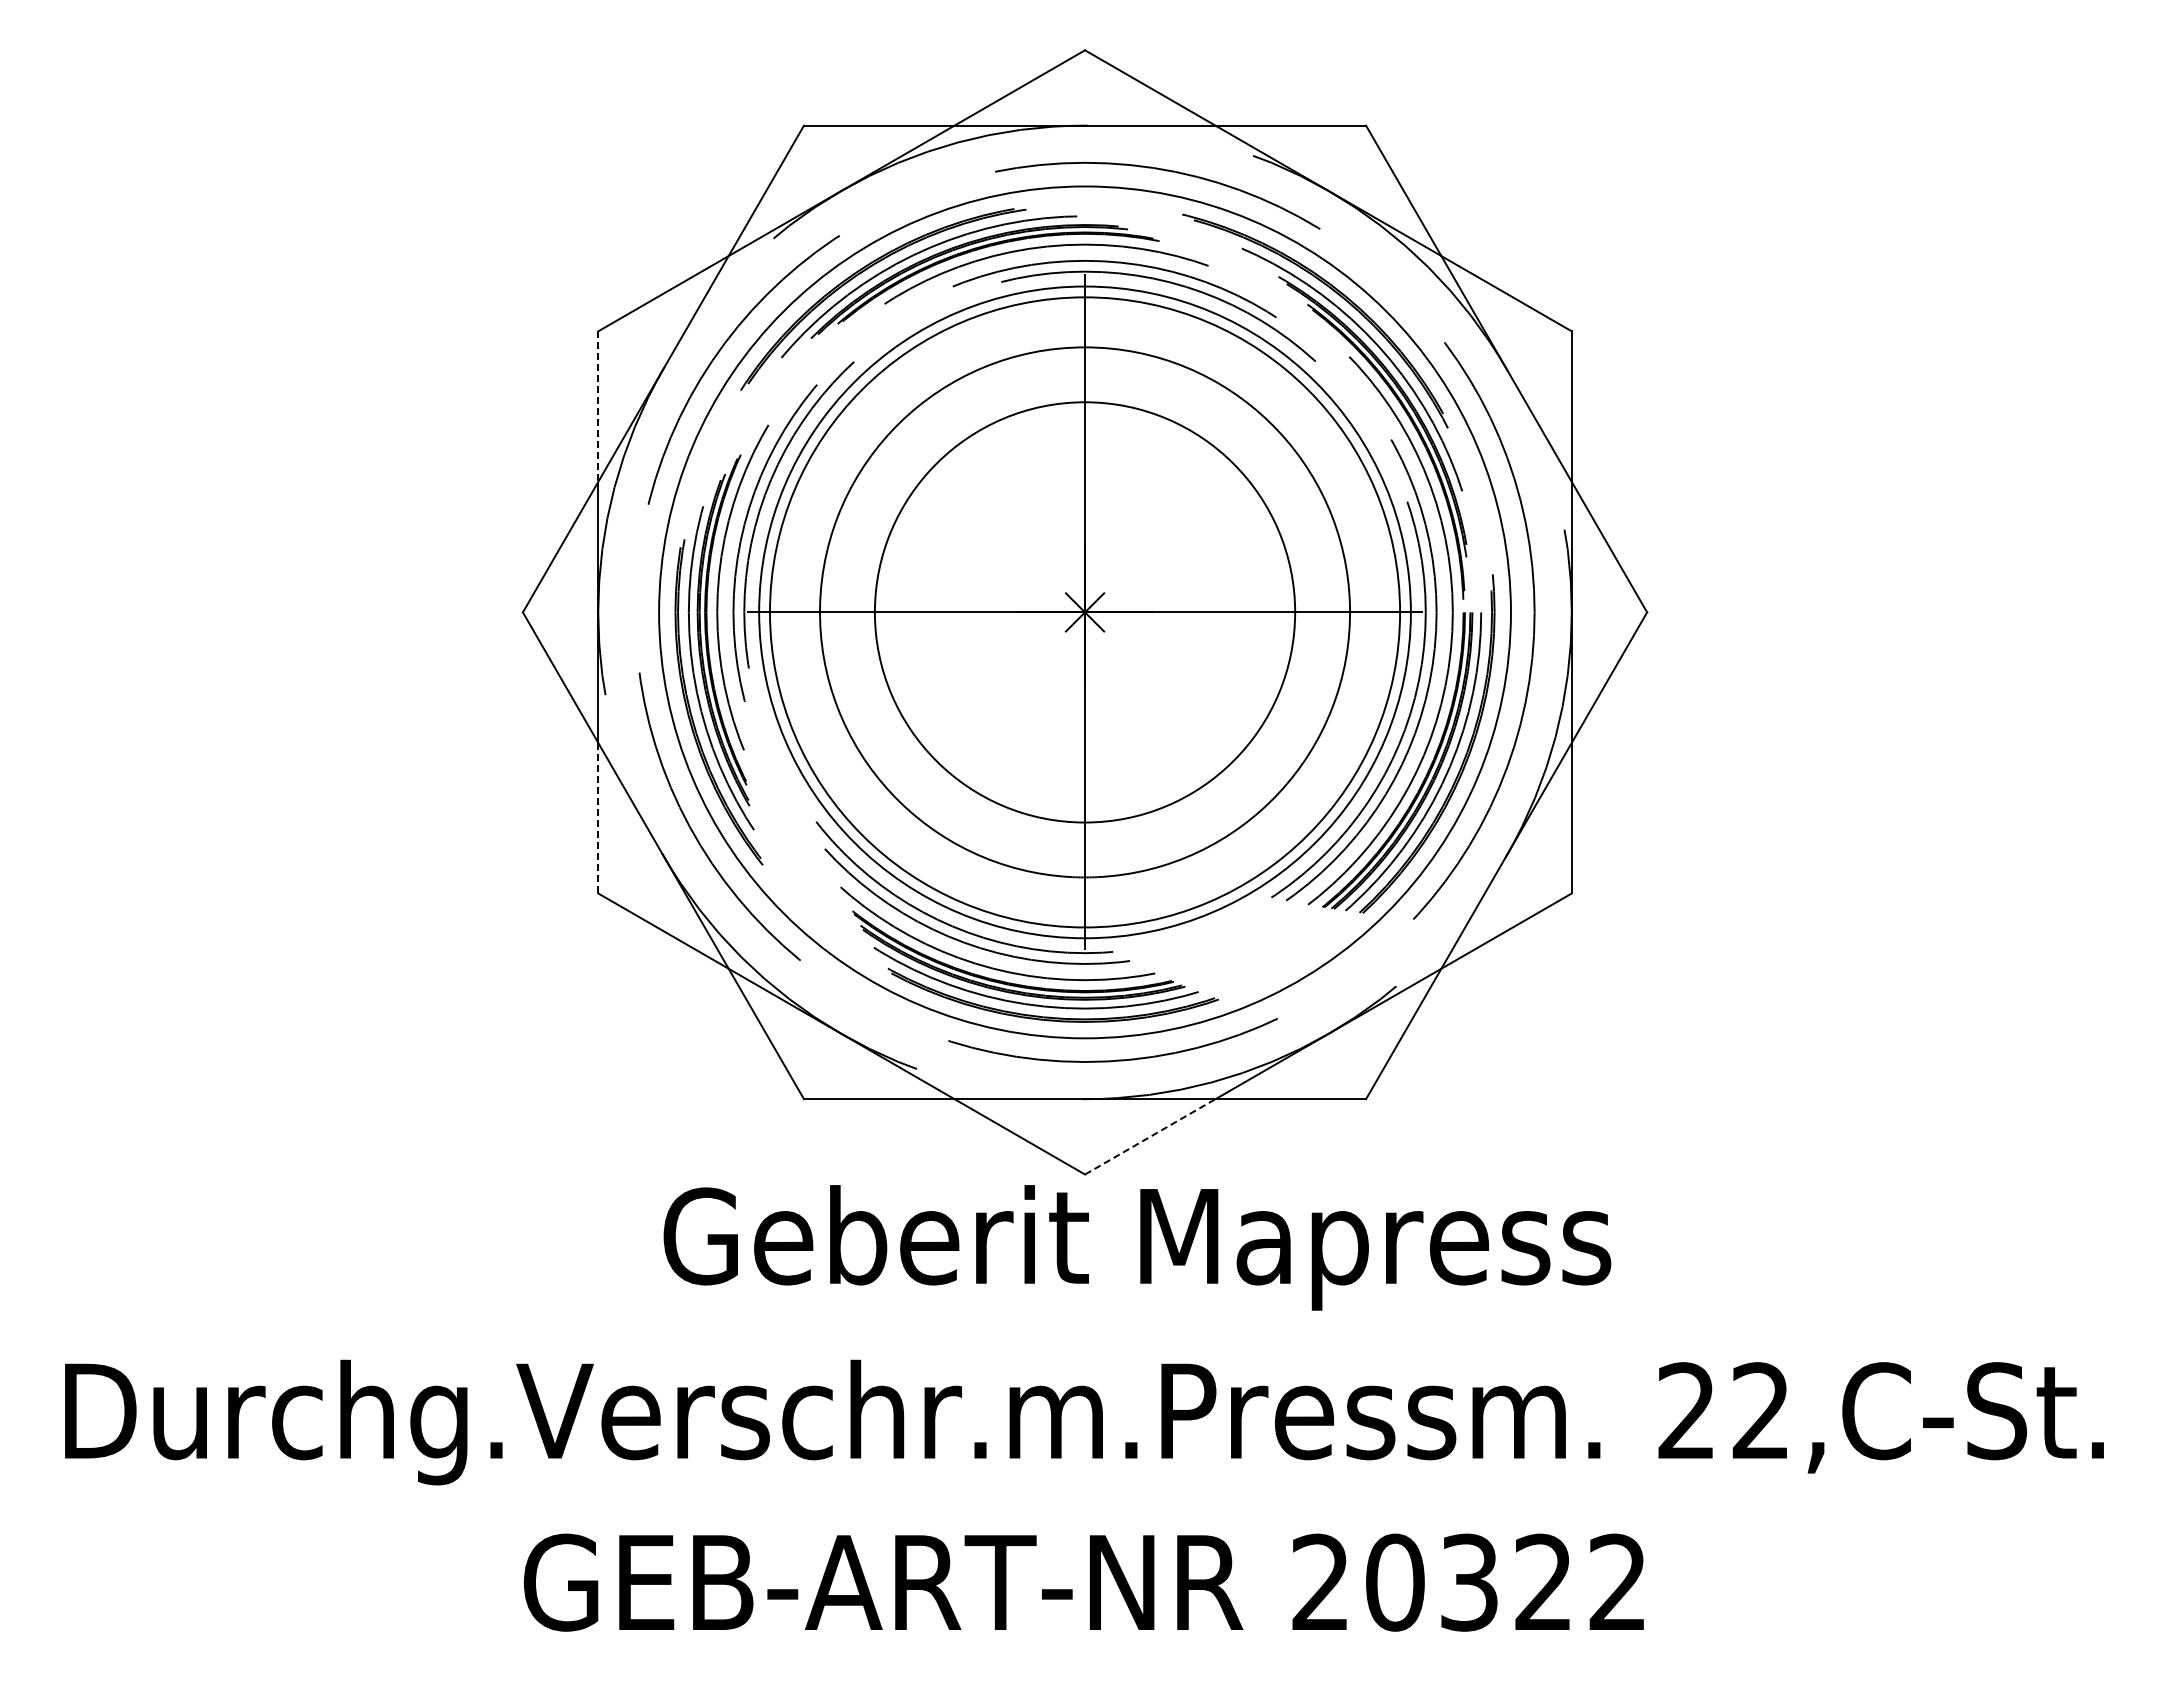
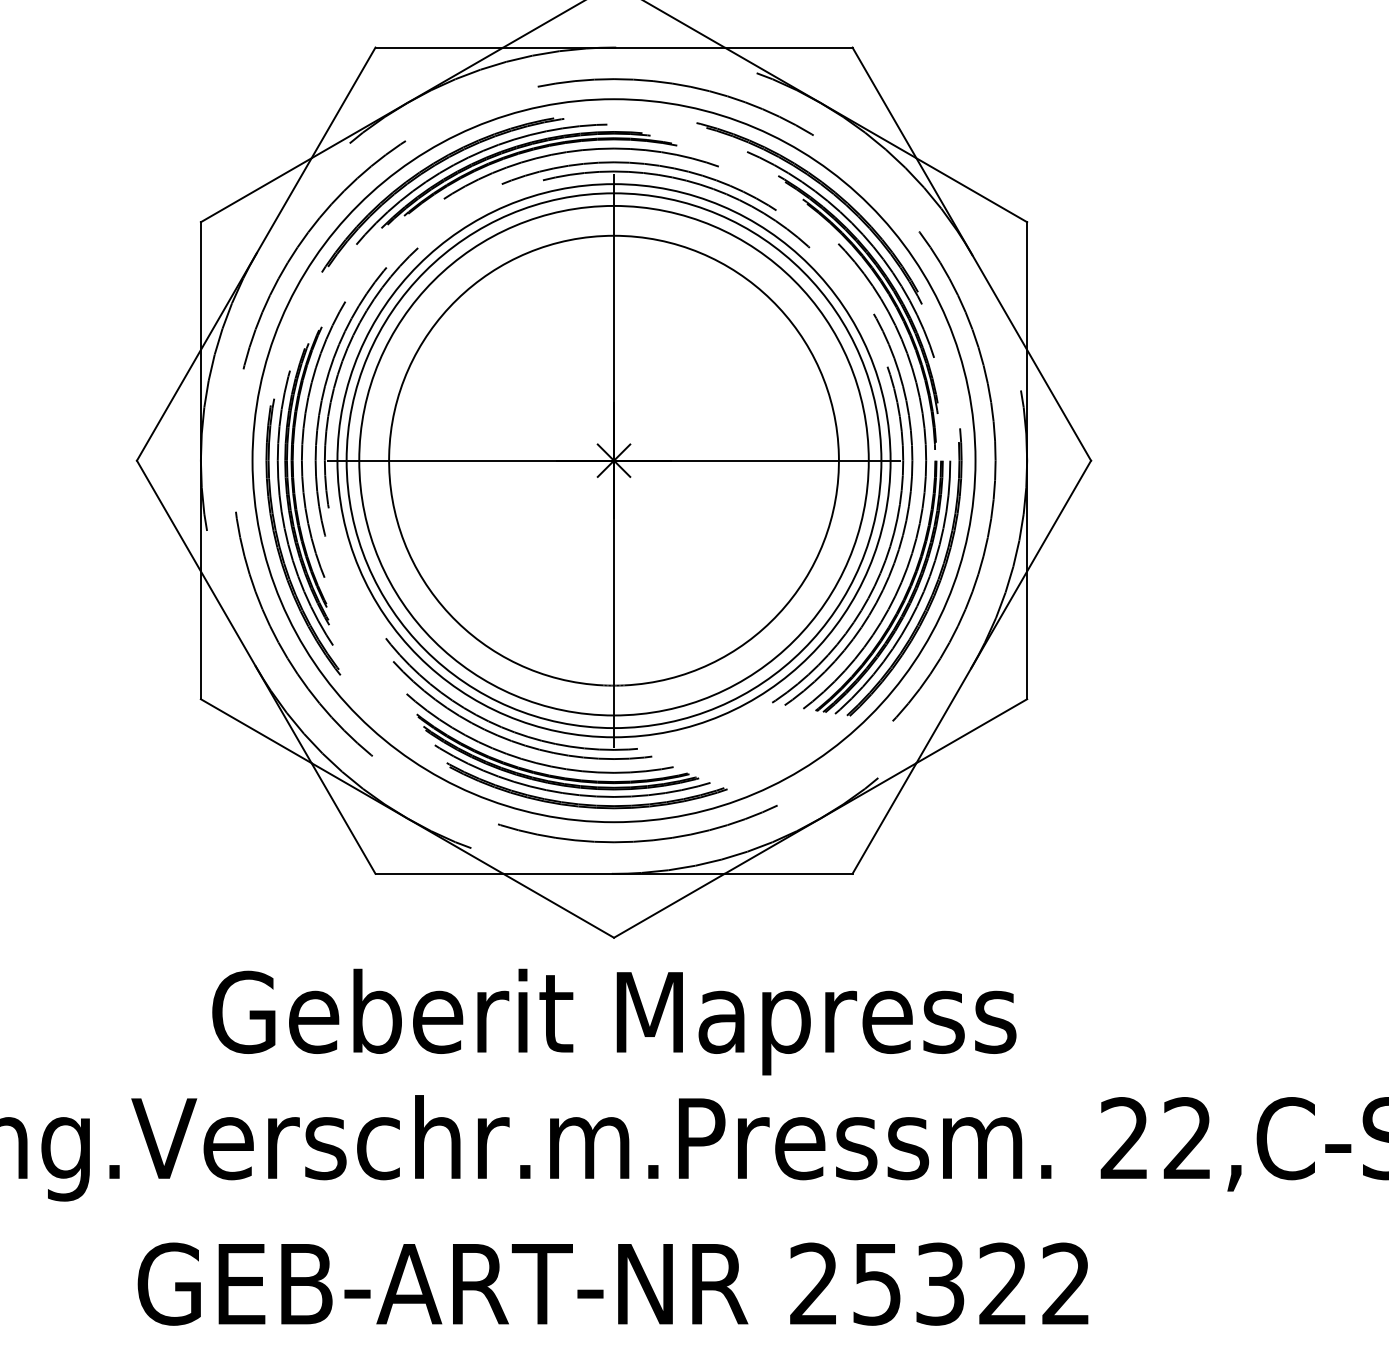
line: (598, 407) -> (201, 286), dashed -> solid
circle: (1084, 612) -> (613, 460), size x1.43
line: (598, 818) -> (201, 635), dashed -> solid
line: (1150, 1136) -> (669, 905), dashed -> solid
text: (1137, 1247) -> (614, 1021), moved
text: (1395, 1582) -> (877, 1284), 20322 -> 25322

